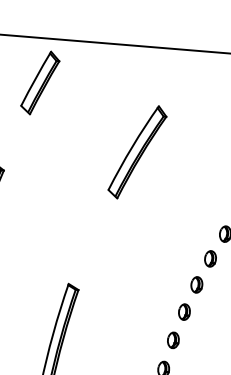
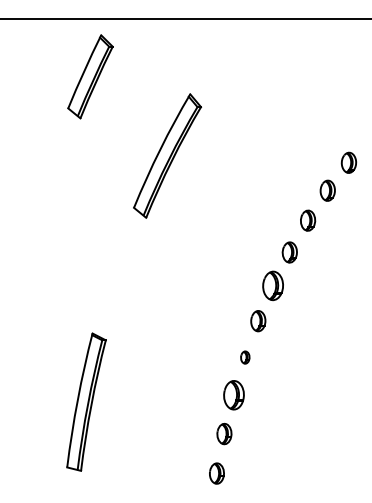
part: (40, 82) -> (90, 76), moved
part: (210, 259) -> (273, 286), size x1.4
part: (184, 312) -> (245, 357), size x0.6
part: (173, 340) -> (233, 395), size x1.4

